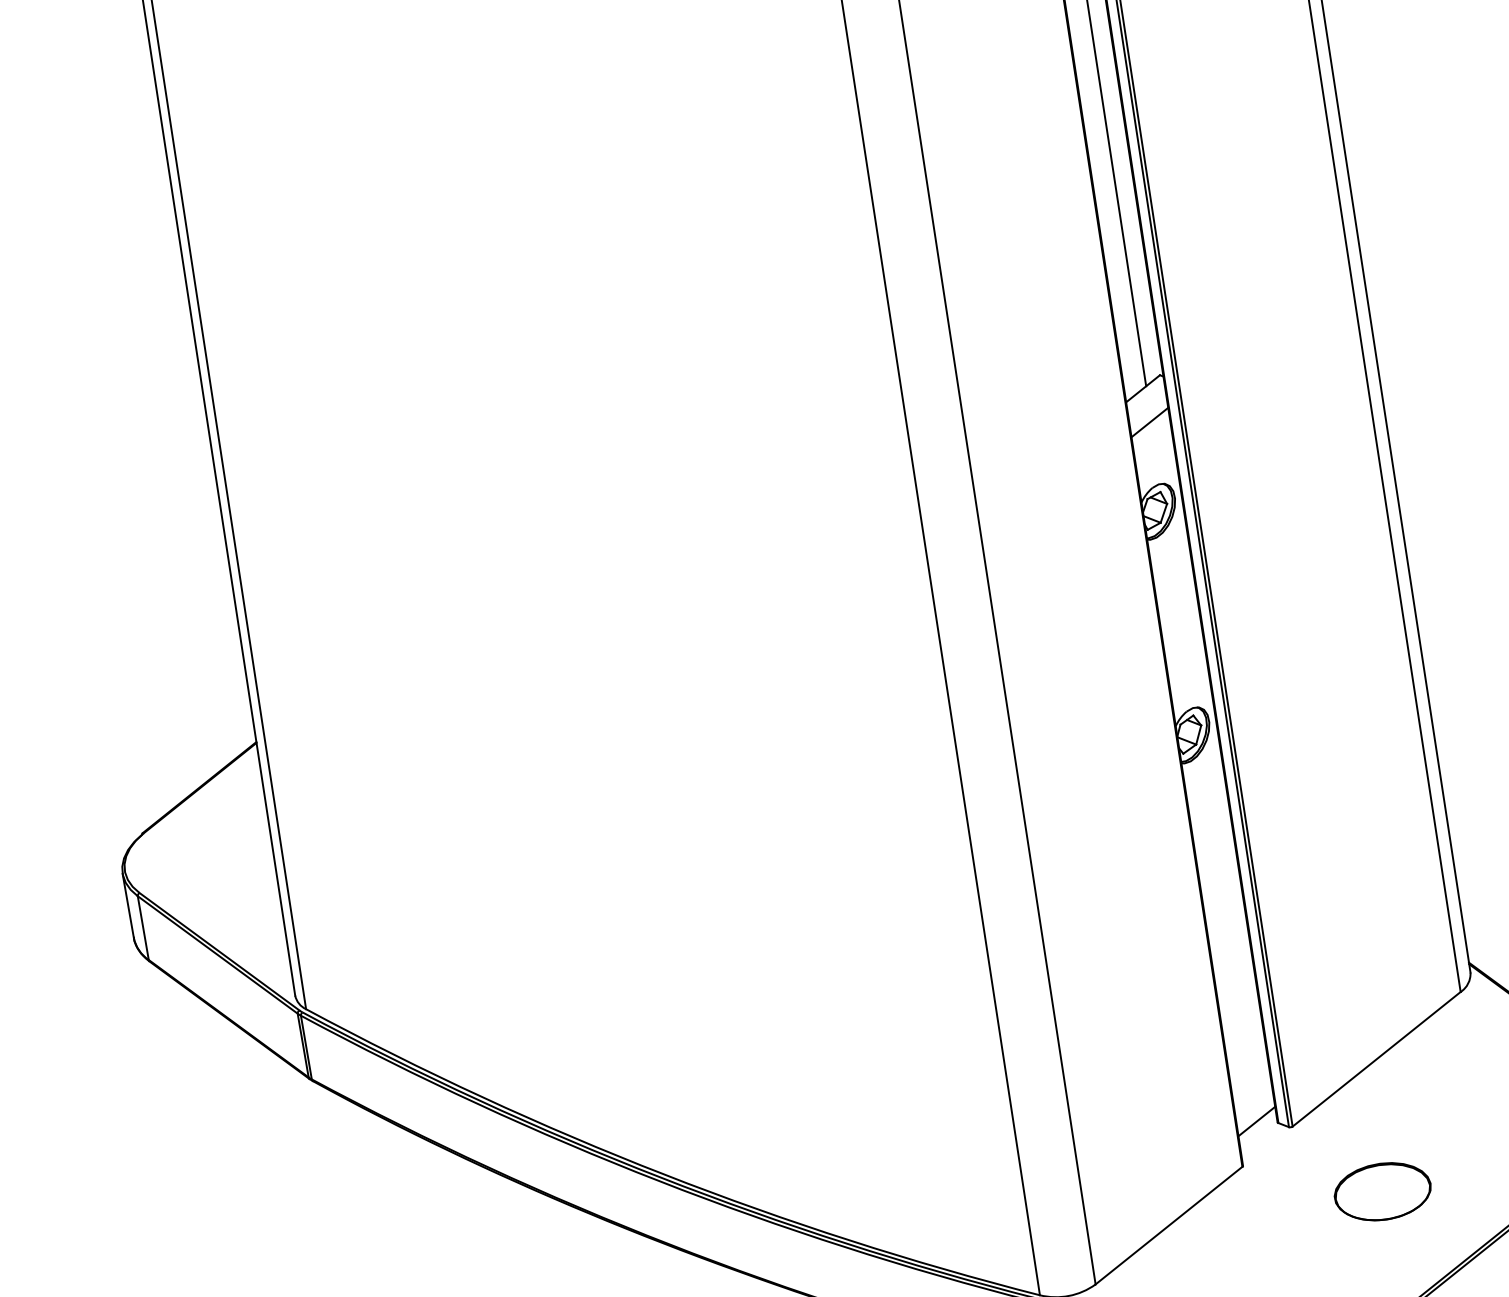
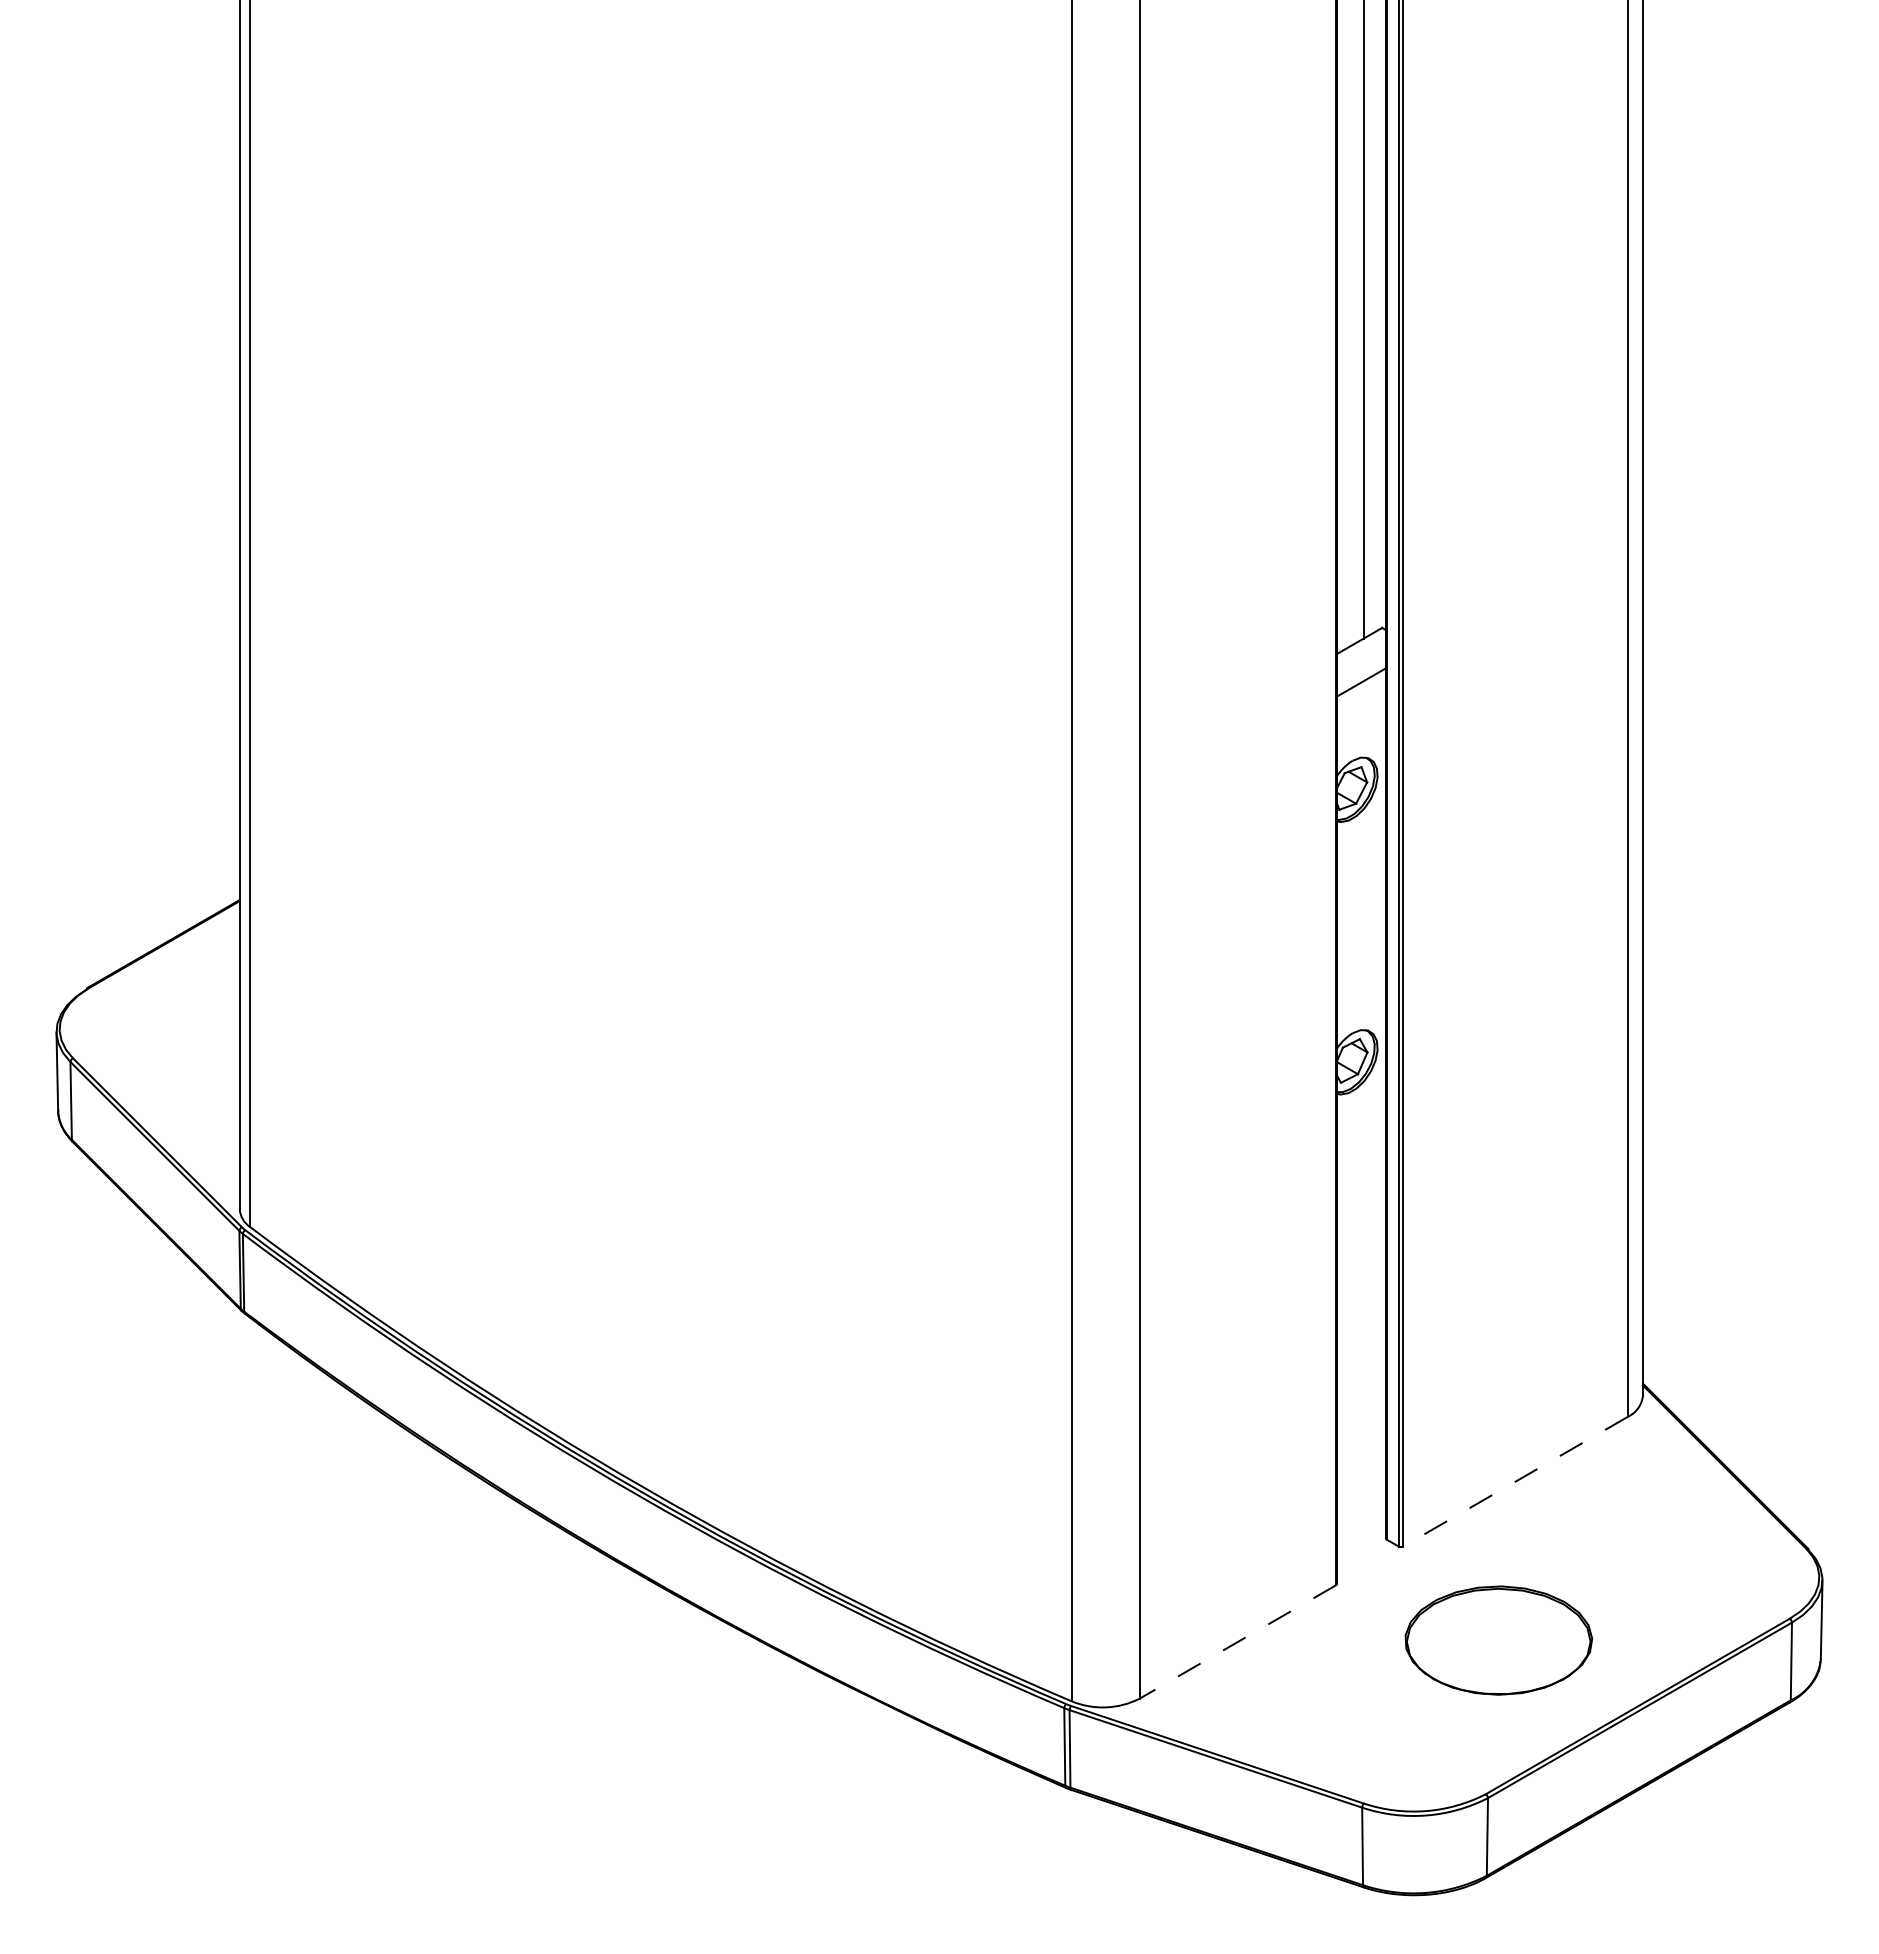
line: (1376, 1059) -> (1515, 1481), solid -> dashed
line: (1256, 1121) -> (1361, 1533), removed
part: (1382, 1191) -> (1498, 1640), size x1.6
line: (1168, 1226) -> (1237, 1642), solid -> dashed

